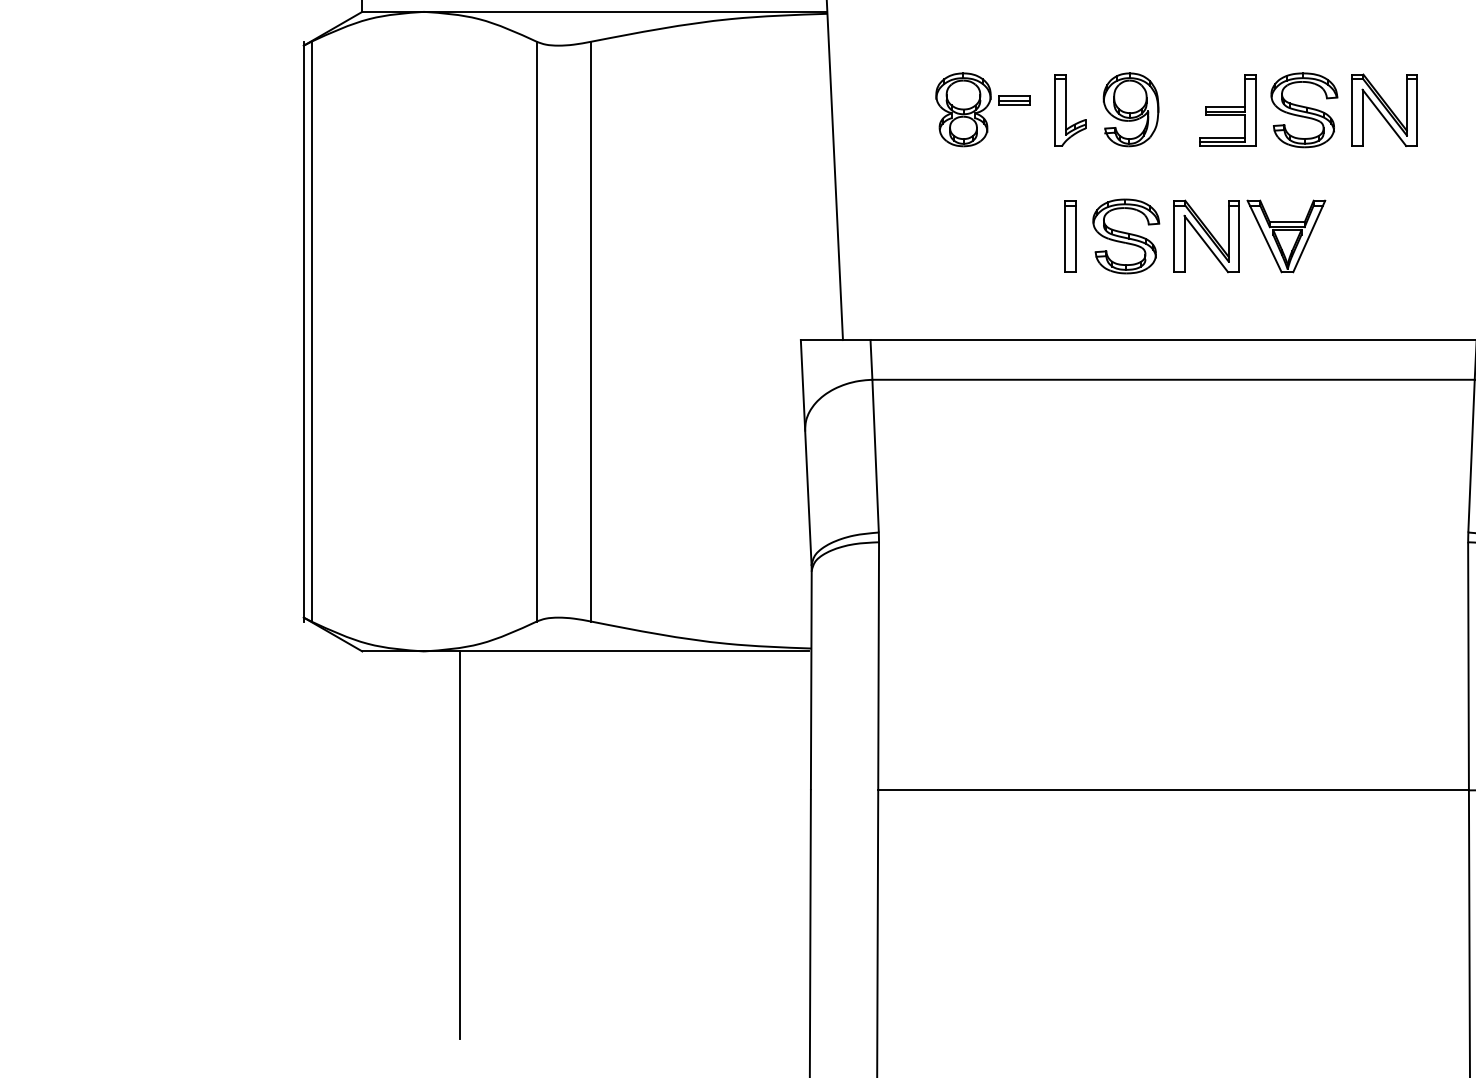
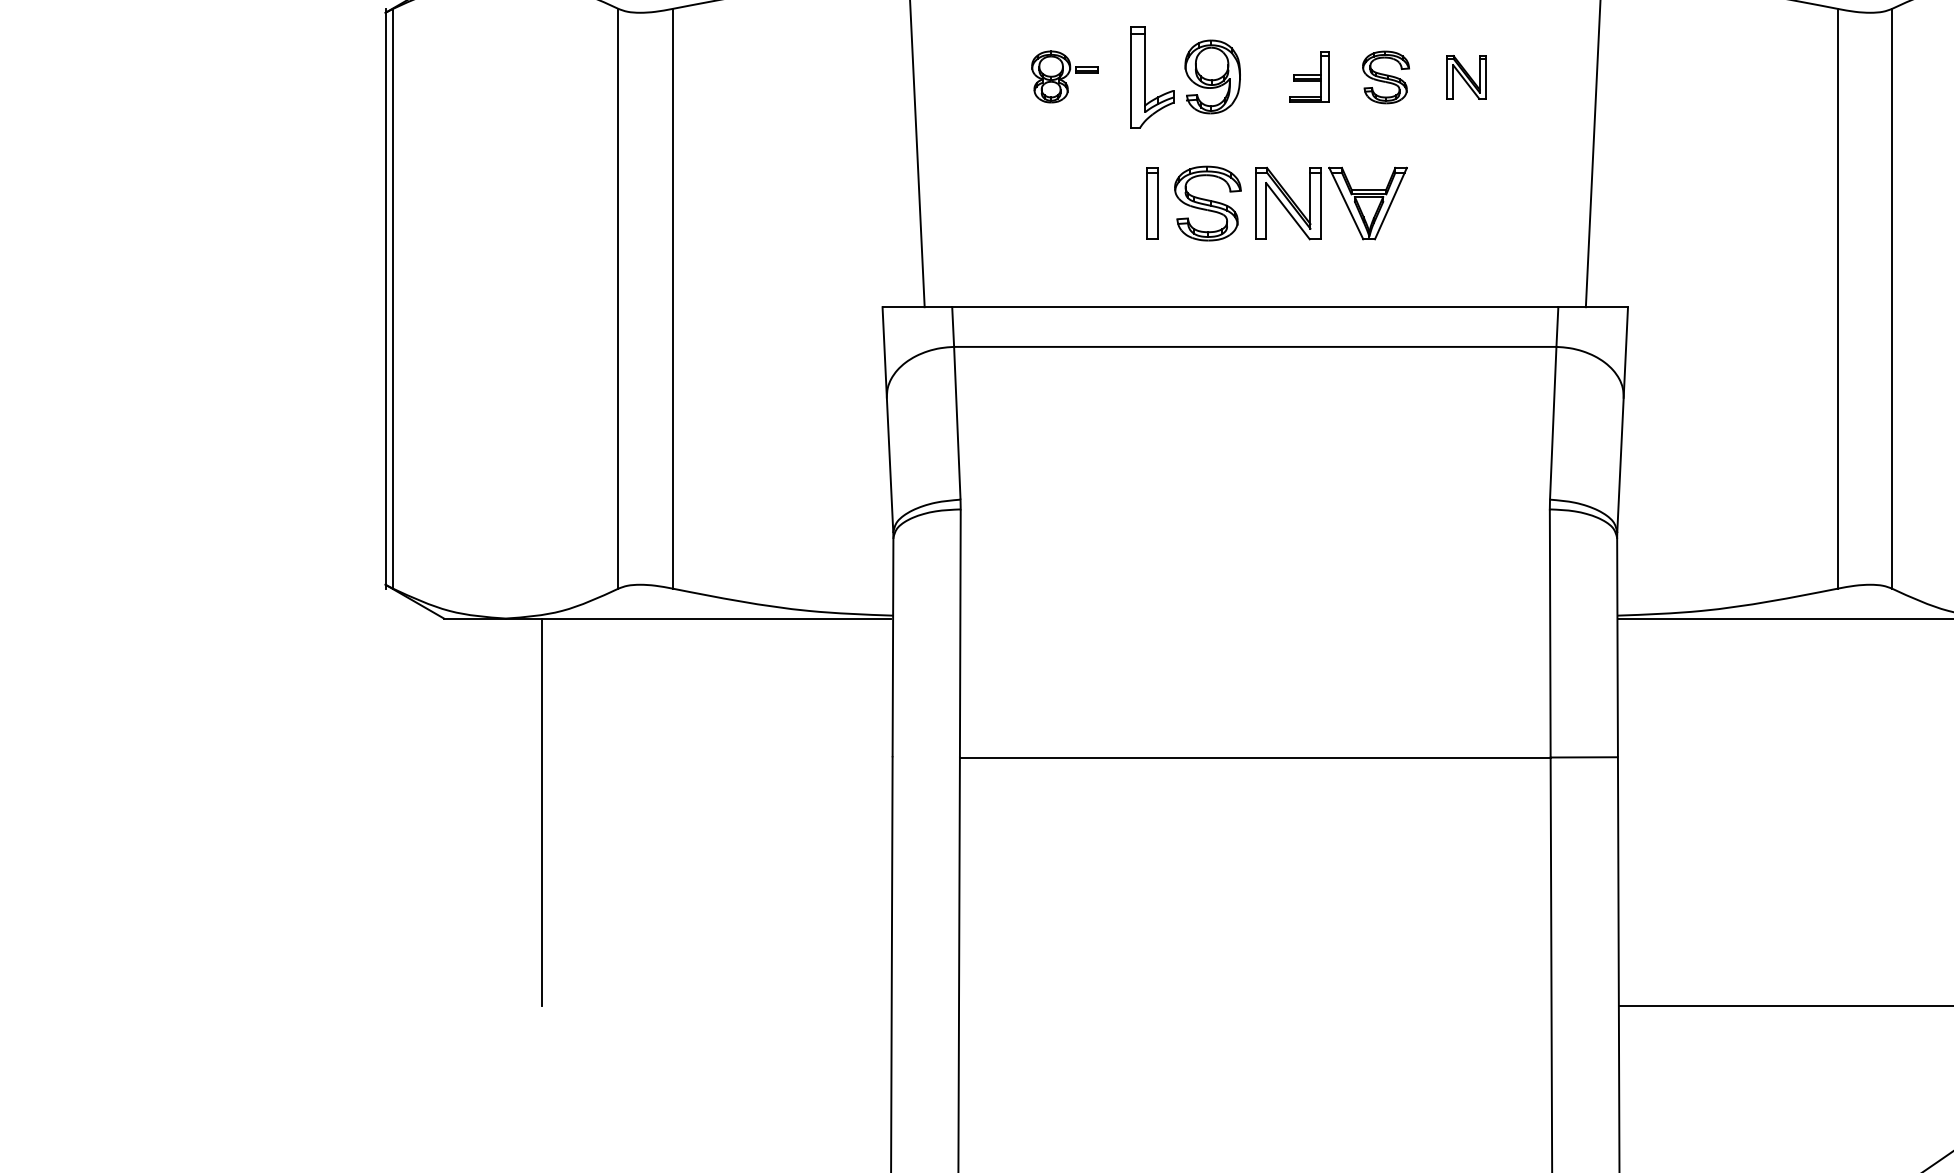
part: (982, 109) -> (1064, 76), size x0.7
part: (1070, 110) -> (1152, 77), size x1.4
part: (1227, 110) -> (1309, 77), size x0.7
part: (1303, 110) -> (1385, 77), size x0.7
part: (1384, 110) -> (1466, 77), size x0.6

